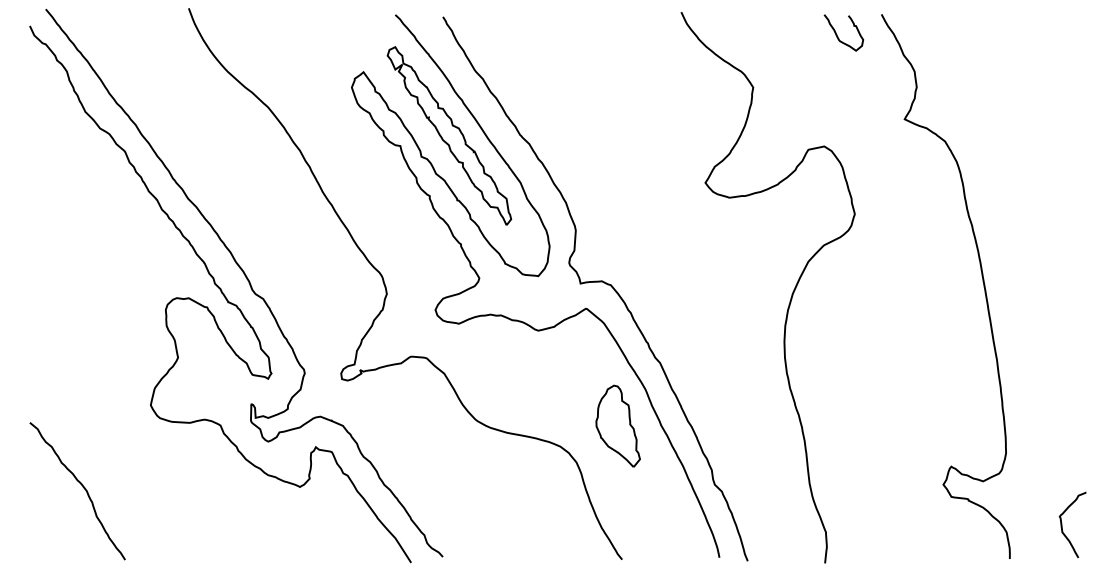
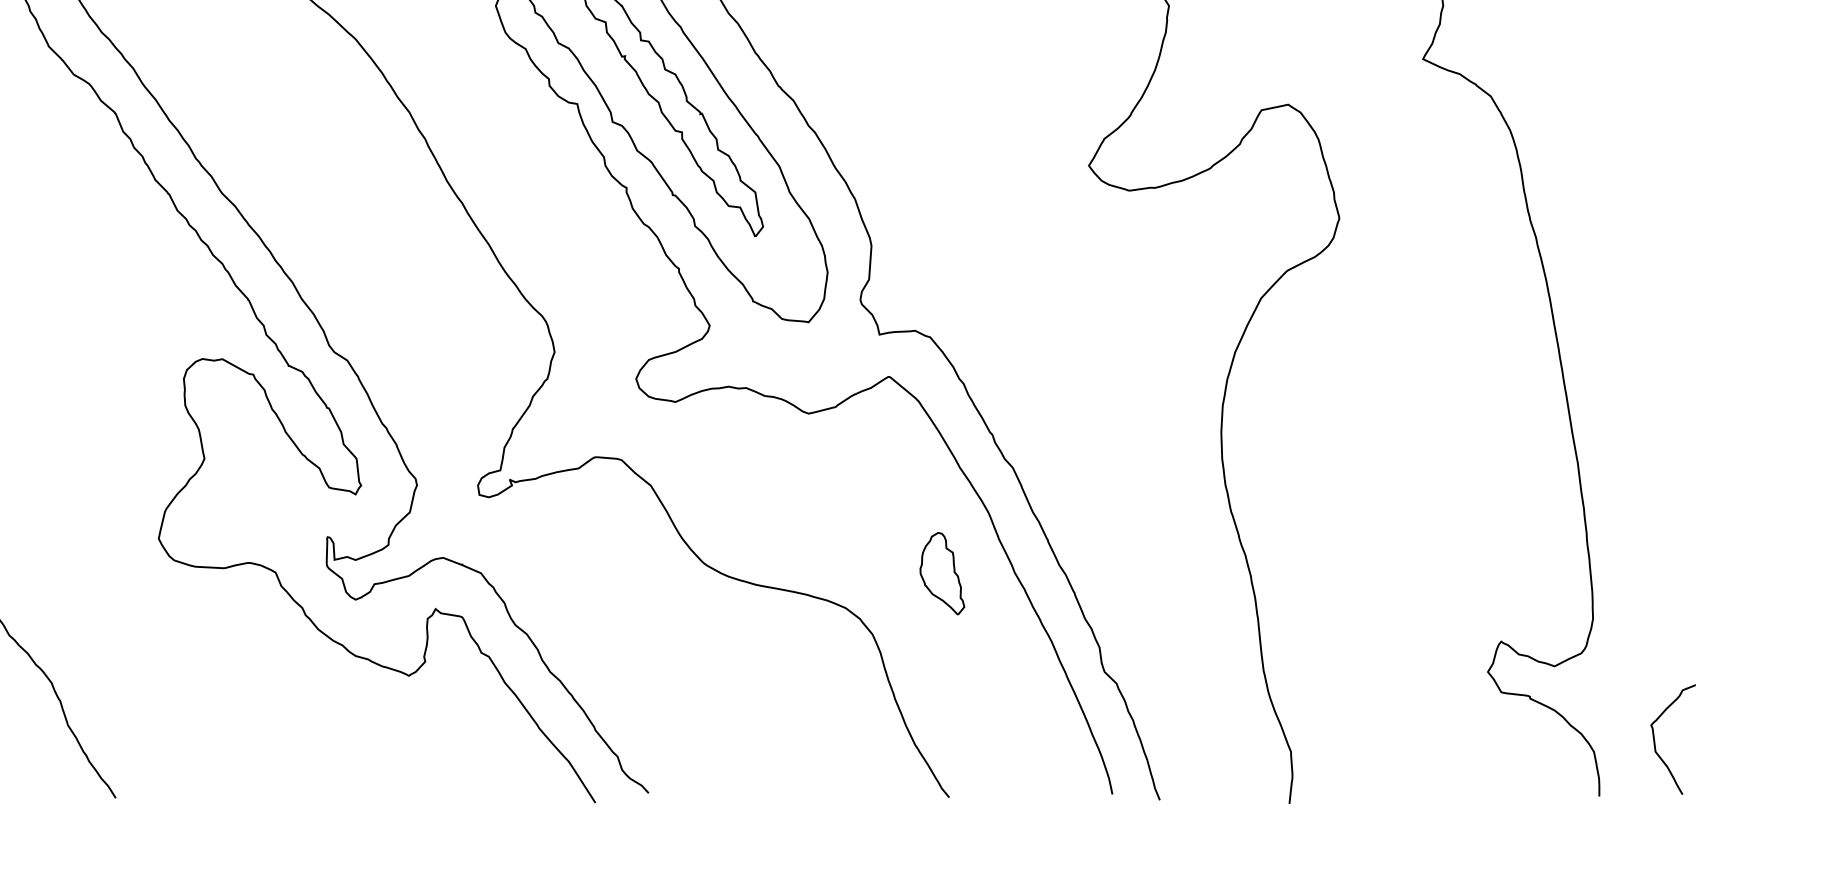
part: (617, 425) -> (941, 572), size x0.6
curve: (1062, 524) -> (1655, 738), moved

